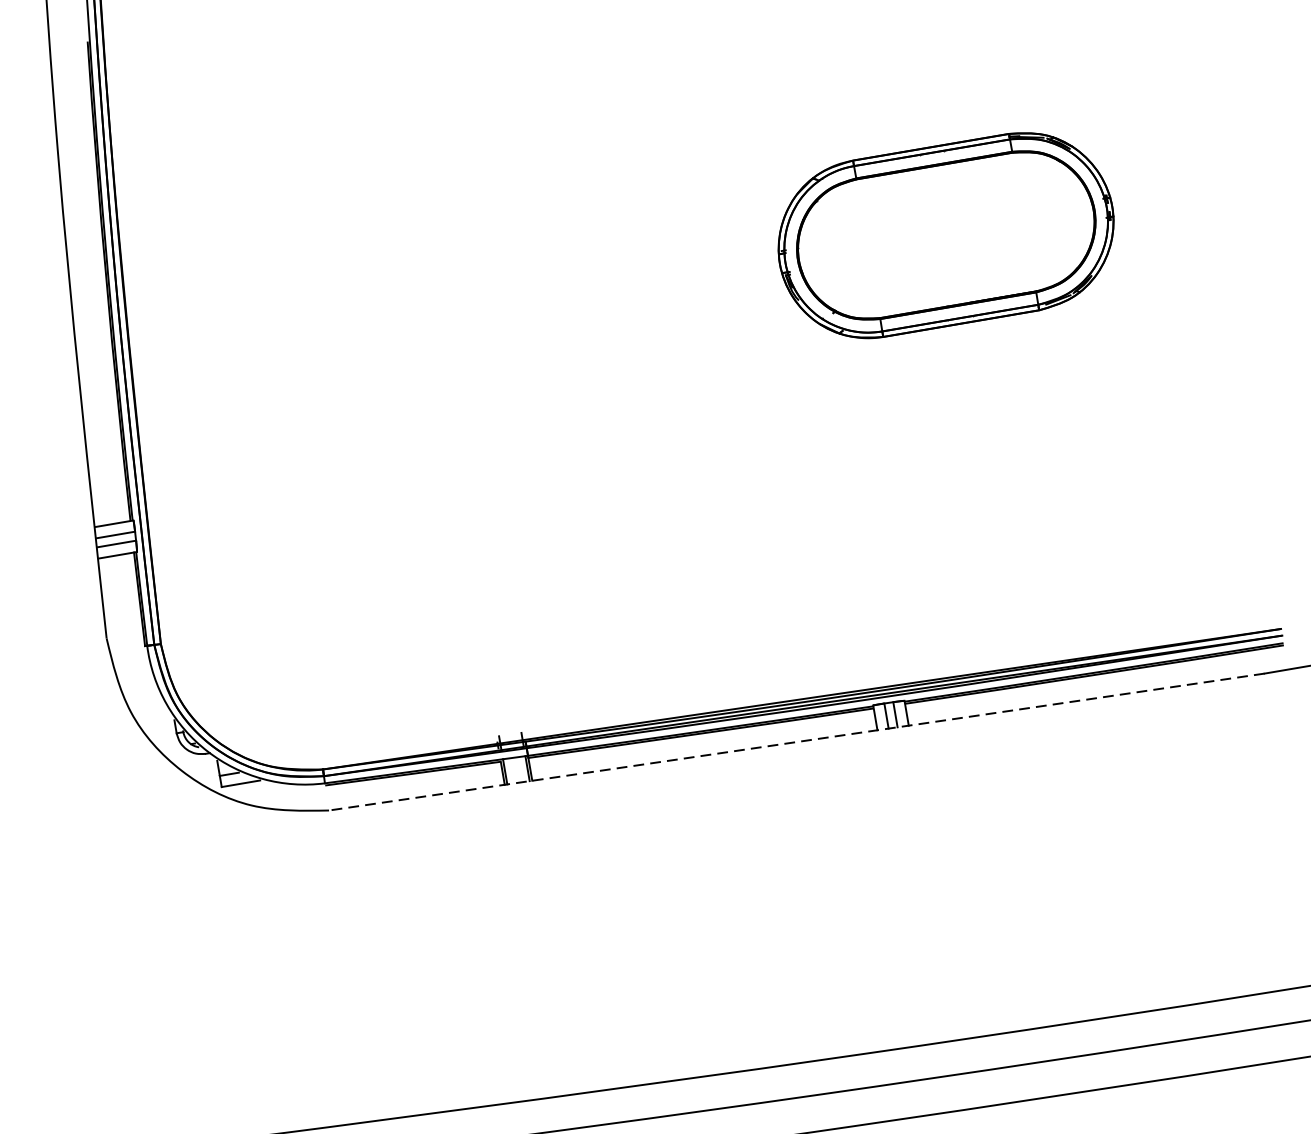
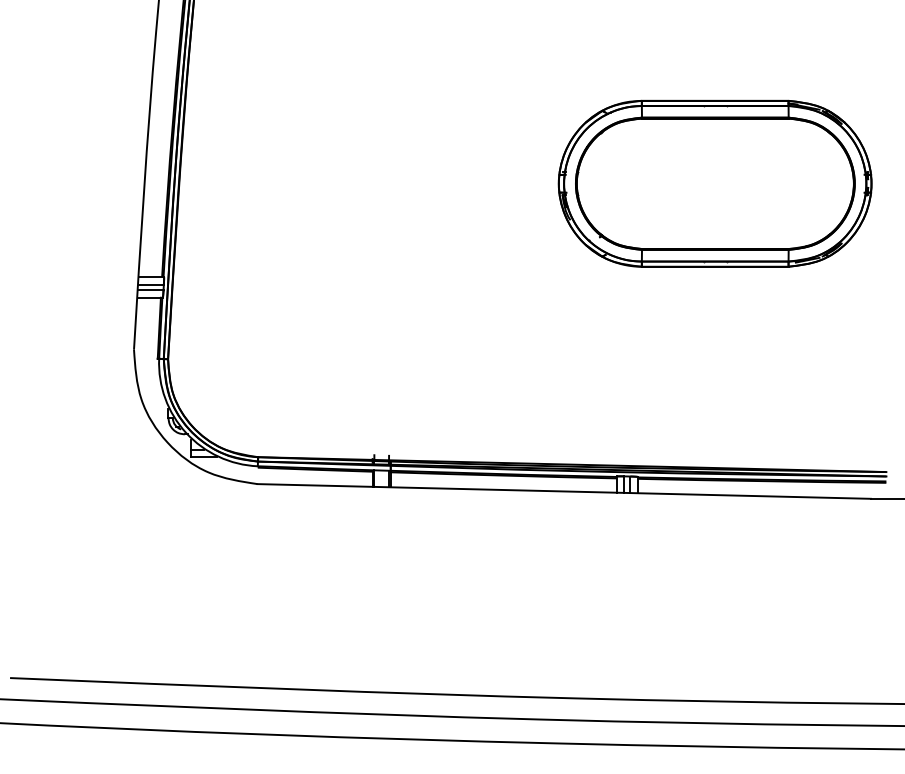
part: (945, 235) -> (714, 183), size x1.43
line: (797, 742) -> (564, 491), dashed -> solid

